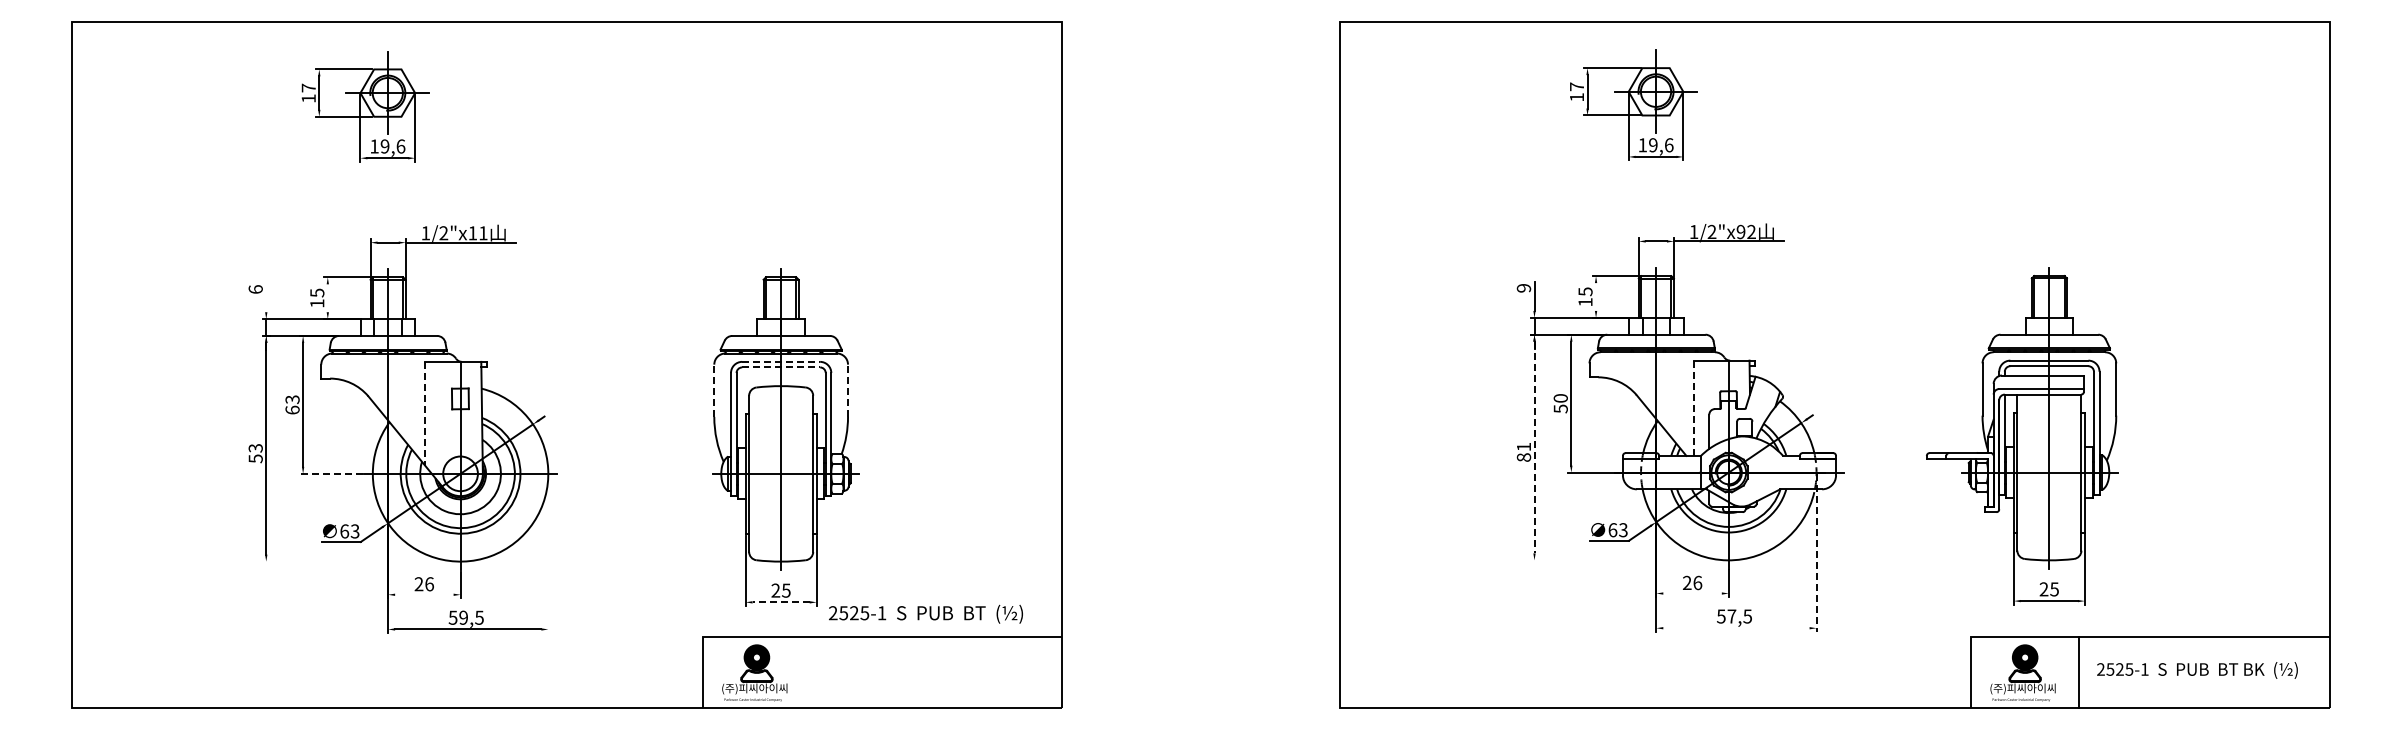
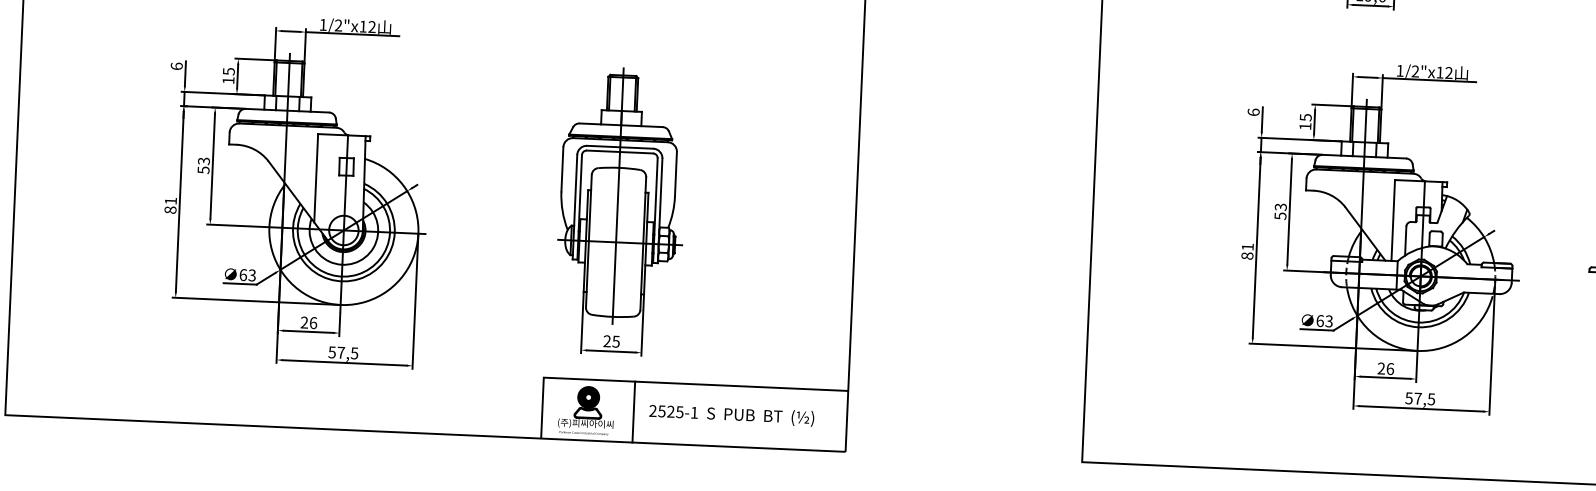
text: (1740, 231) -> (1439, 72), "x92 -> "x12
text: (483, 233) -> (372, 27), "x11 -> "x12
text: (1523, 287) -> (1253, 111), 9 -> 6
line: (1596, 296) -> (1314, 122), added
line: (266, 297) -> (185, 73), added
line: (327, 298) -> (237, 76), added
line: (781, 361) -> (620, 146), dashed -> solid
line: (781, 367) -> (620, 152), dashed -> solid
line: (714, 390) -> (562, 169), dashed -> solid
line: (848, 390) -> (676, 174), dashed -> solid
text: (1560, 398) -> (1280, 207), 50 -> 53
line: (1693, 408) -> (1393, 220), dashed -> solid
text: (292, 409) -> (203, 169), 63 -> 53
line: (425, 414) -> (316, 178), dashed -> solid
line: (1534, 447) -> (1256, 247), dashed -> solid
text: (255, 453) -> (170, 205), 53 -> 81
line: (331, 473) -> (234, 225), dashed -> solid
line: (548, 553) -> (415, 301), added
line: (1816, 553) -> (1492, 348), dashed -> solid
line: (1629, 560) -> (1333, 347), added
line: (360, 561) -> (255, 301), added
line: (1692, 593) -> (1385, 377), added
line: (424, 594) -> (308, 331), added
line: (781, 602) -> (611, 351), dashed -> solid
text: (925, 613) -> (731, 414), moved
text: (463, 617) -> (341, 352), 59,5 -> 57,5
line: (1736, 628) -> (1421, 409), added
line: (810, 672) -> (633, 412), added

